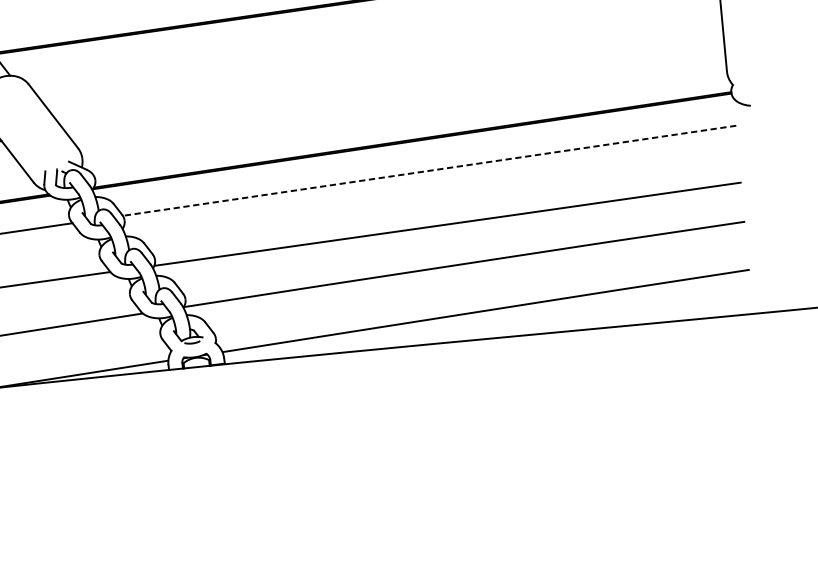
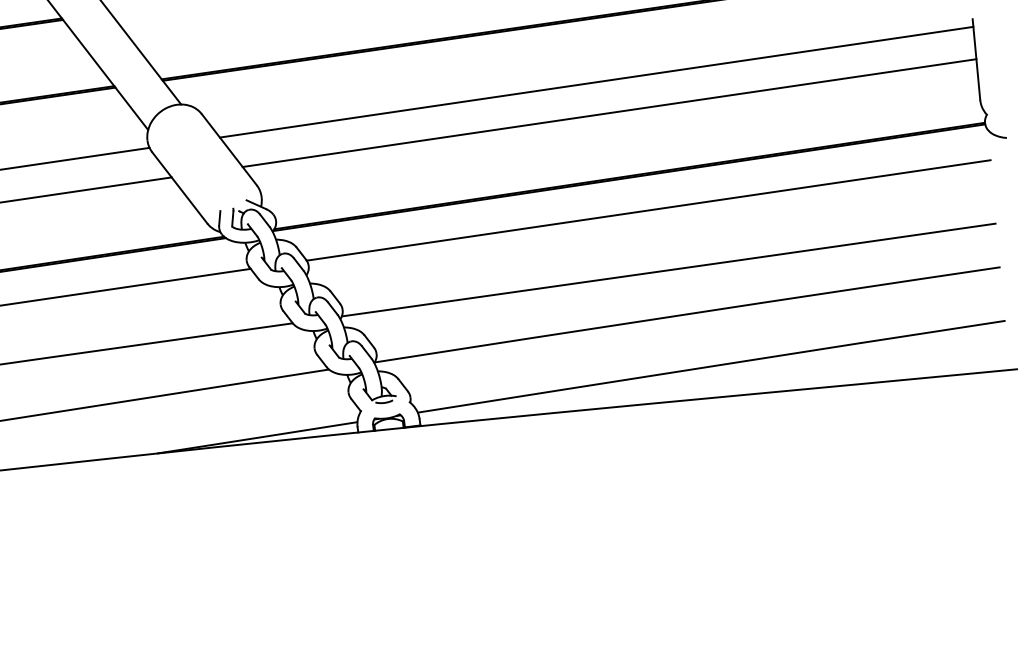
line: (382, 55) -> (596, 81), added
line: (394, 83) -> (609, 113), added
line: (429, 170) -> (648, 210), dashed -> solid

